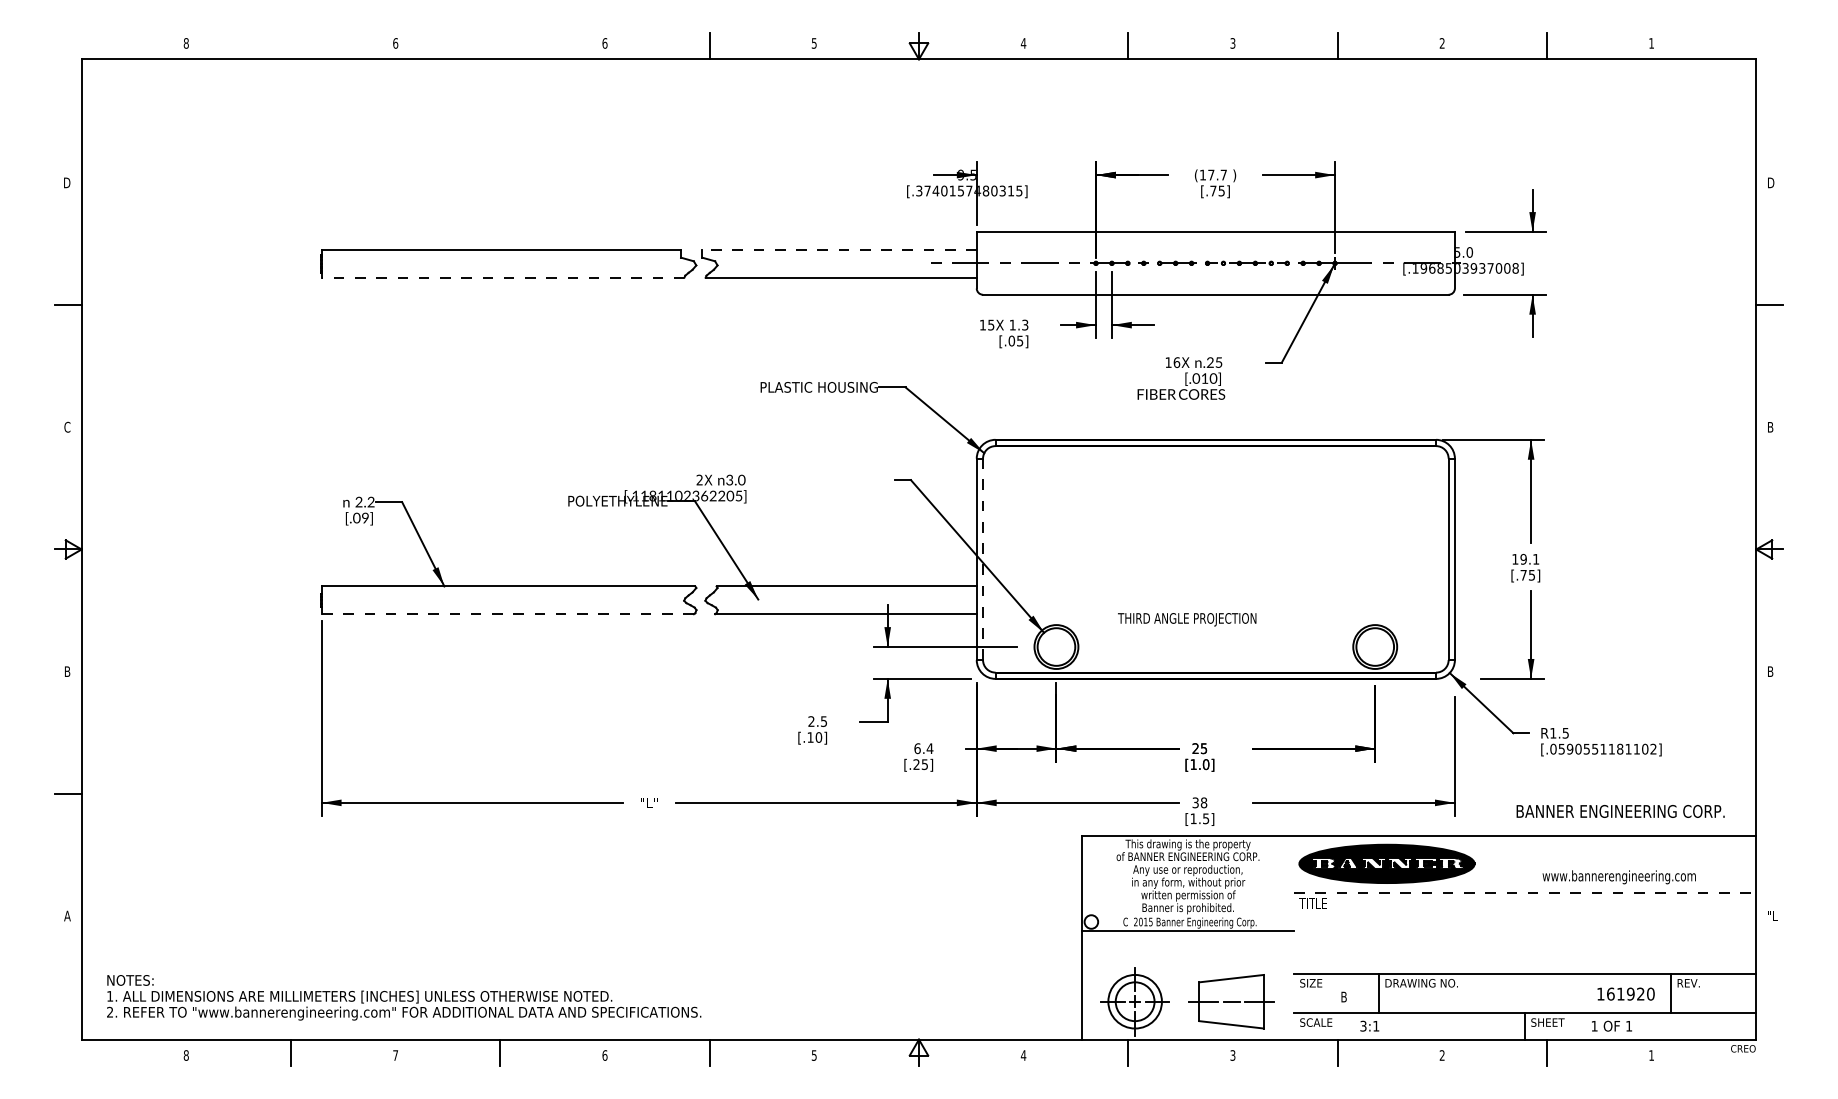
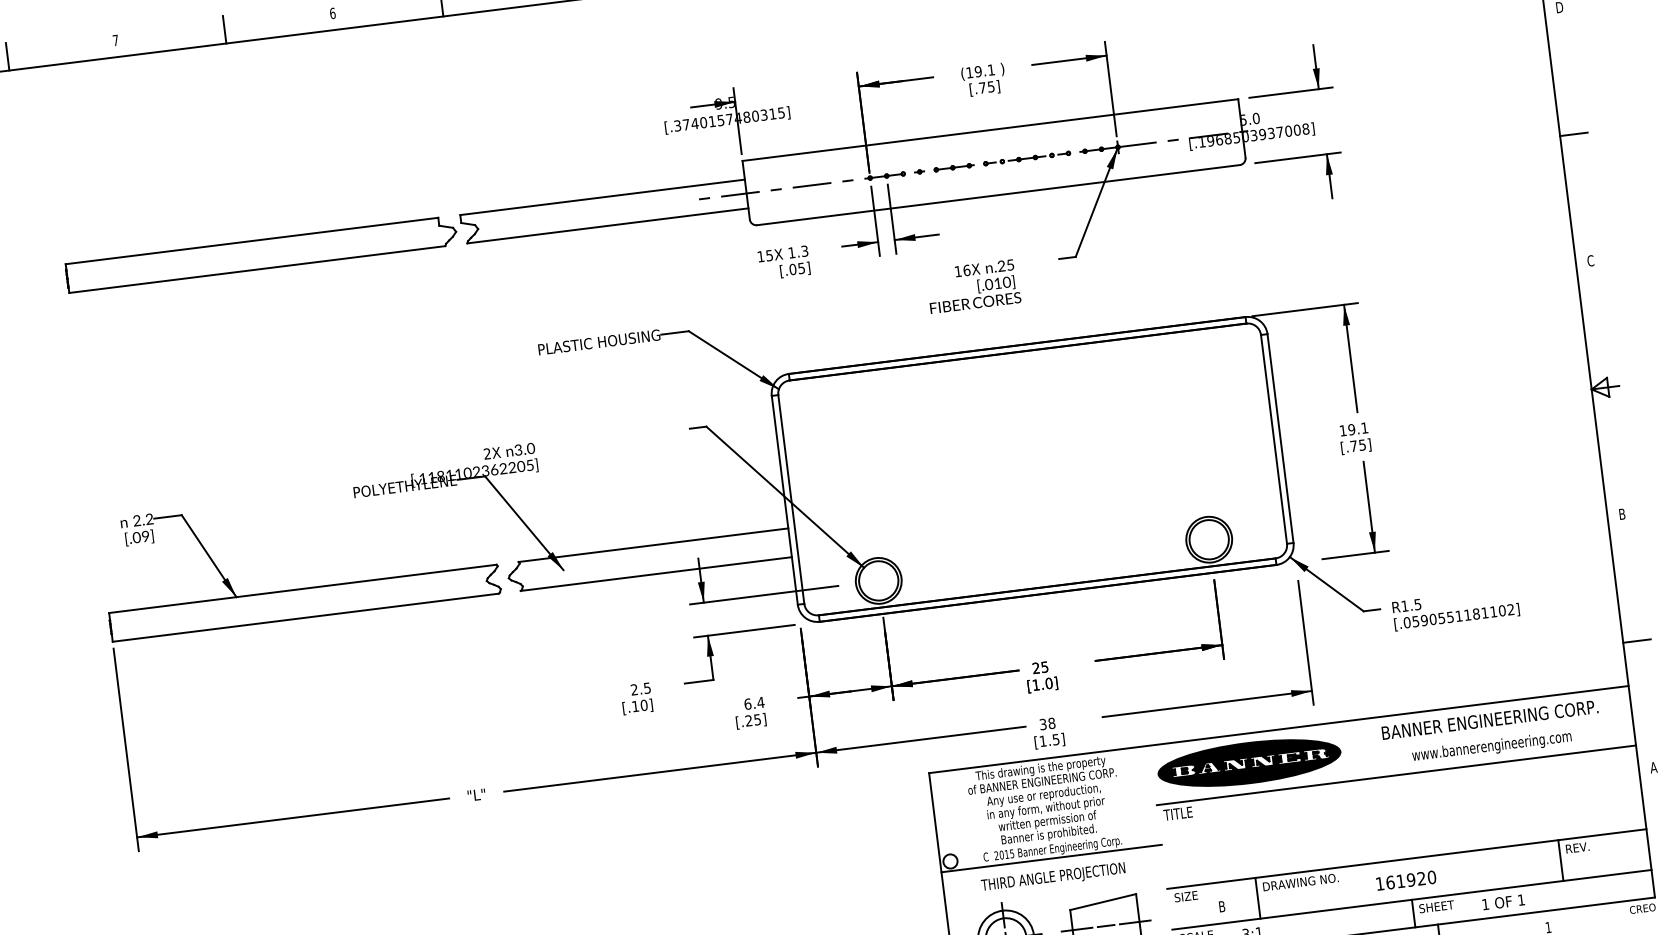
text: (395, 43) -> (115, 40), 6 -> 7
line: (291, 45) -> (8, 56), added
line: (500, 45) -> (224, 29), added
text: (1217, 174) -> (984, 70), (17.7 -> (19.1
line: (839, 250) -> (602, 197), dashed -> solid
line: (502, 277) -> (256, 269), dashed -> solid
text: (1770, 426) -> (1590, 260), B -> C
line: (983, 559) -> (791, 499), dashed -> solid
line: (507, 614) -> (305, 618), dashed -> solid
text: (1187, 619) -> (1053, 877), moved
line: (1769, 793) -> (1636, 640), added
text: (1620, 811) -> (1489, 720), moved
line: (1525, 892) -> (1396, 774), dashed -> solid
text: (1772, 915) -> (1655, 766), "L" -> A
text: (1625, 993) -> (1405, 880), moved

